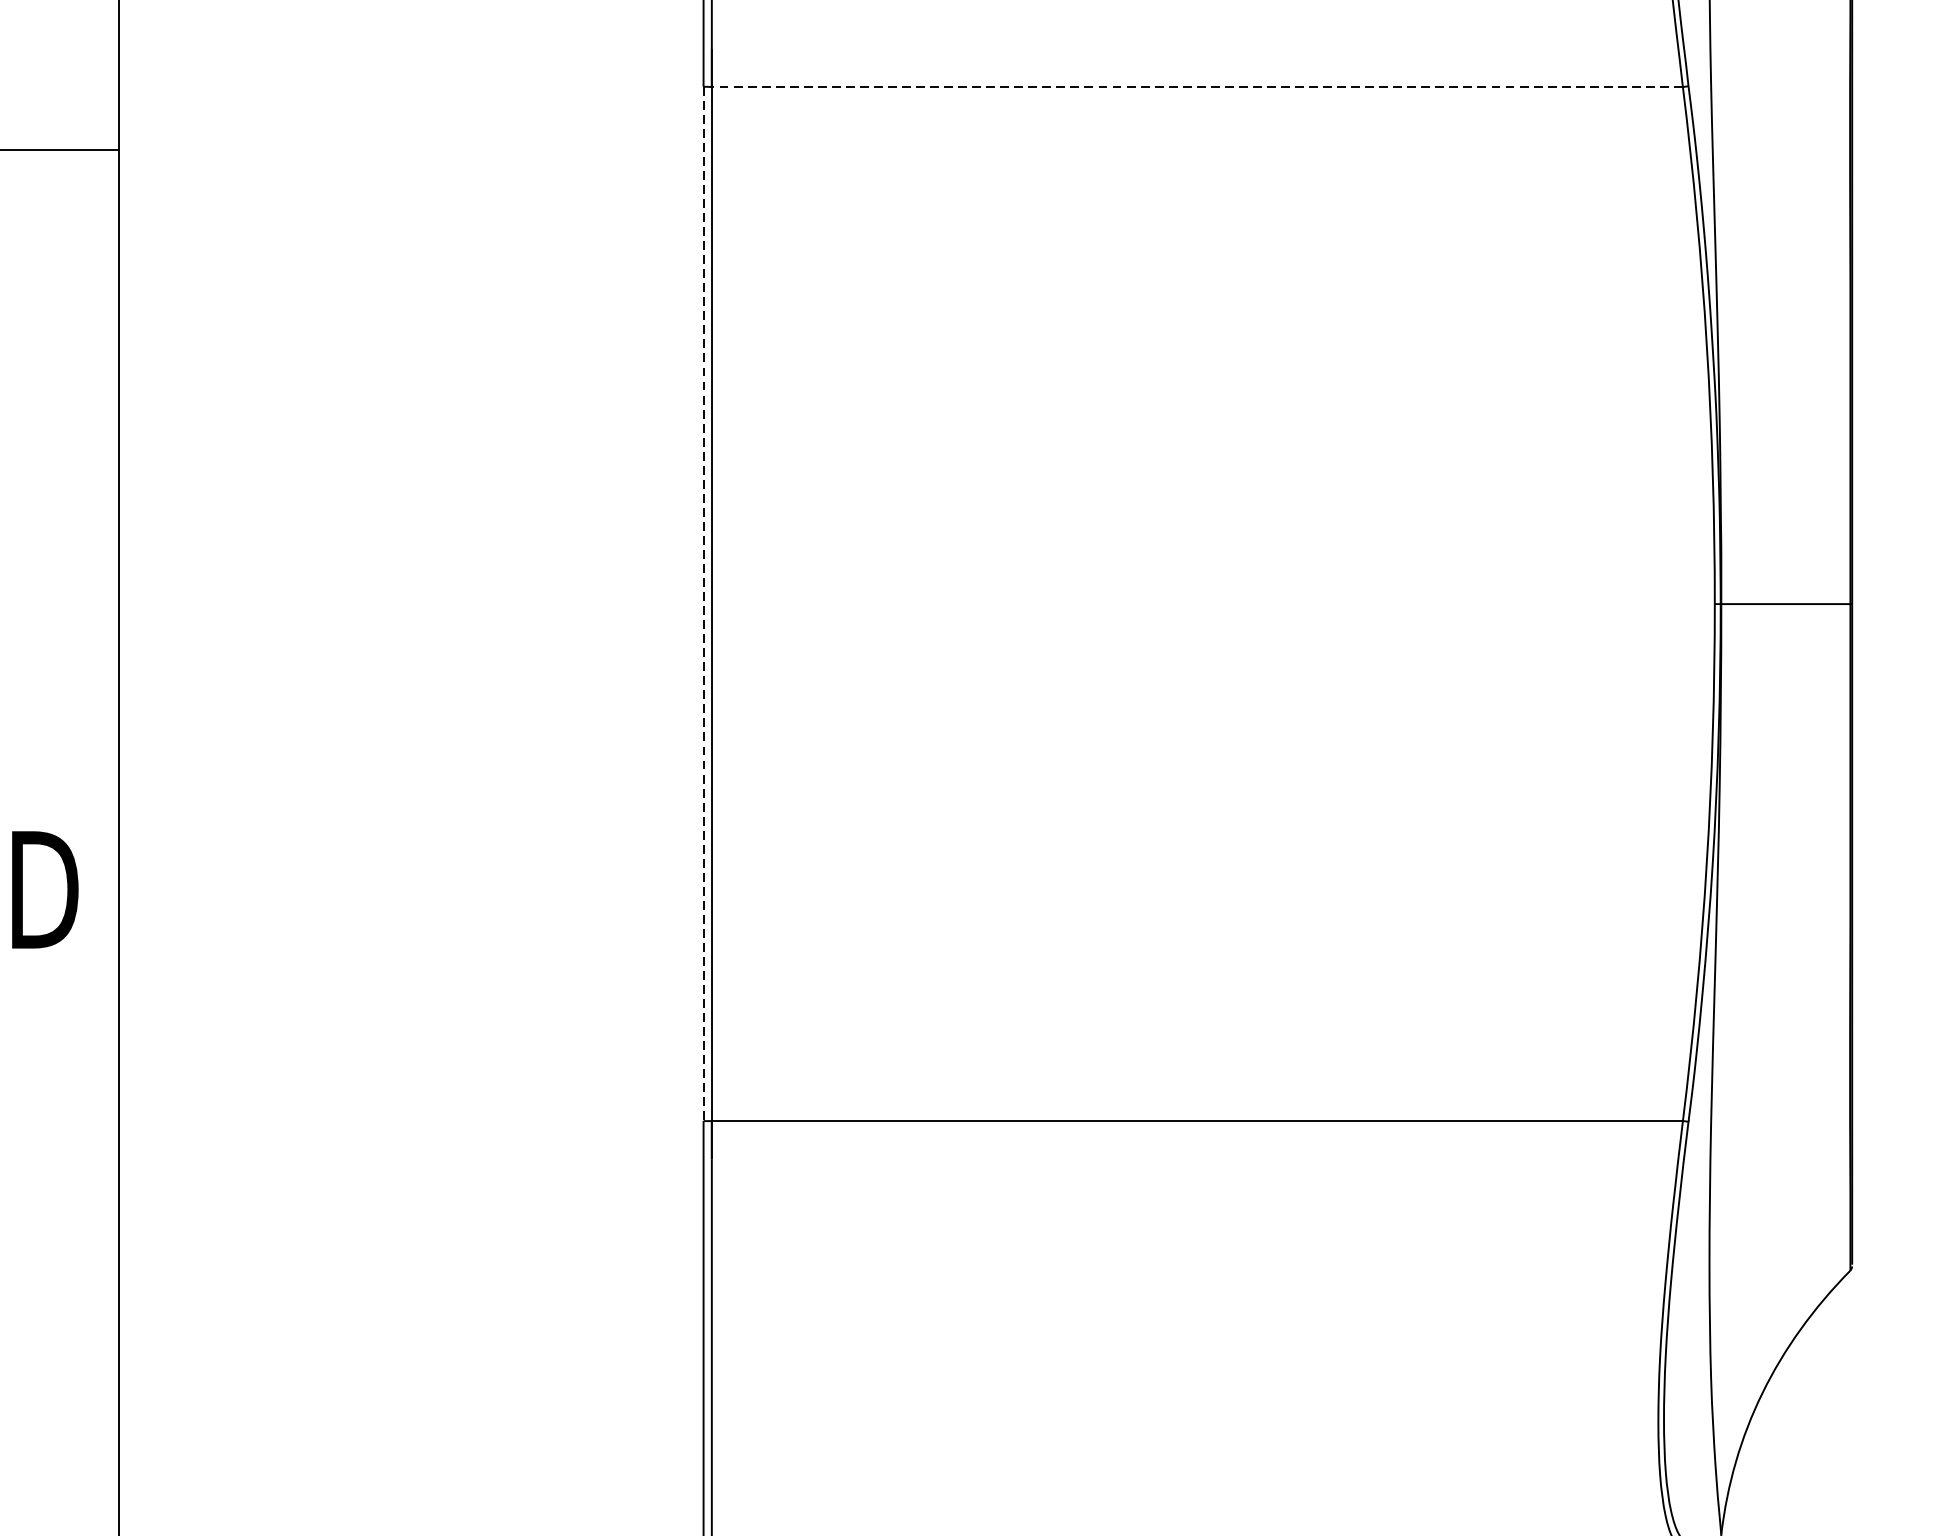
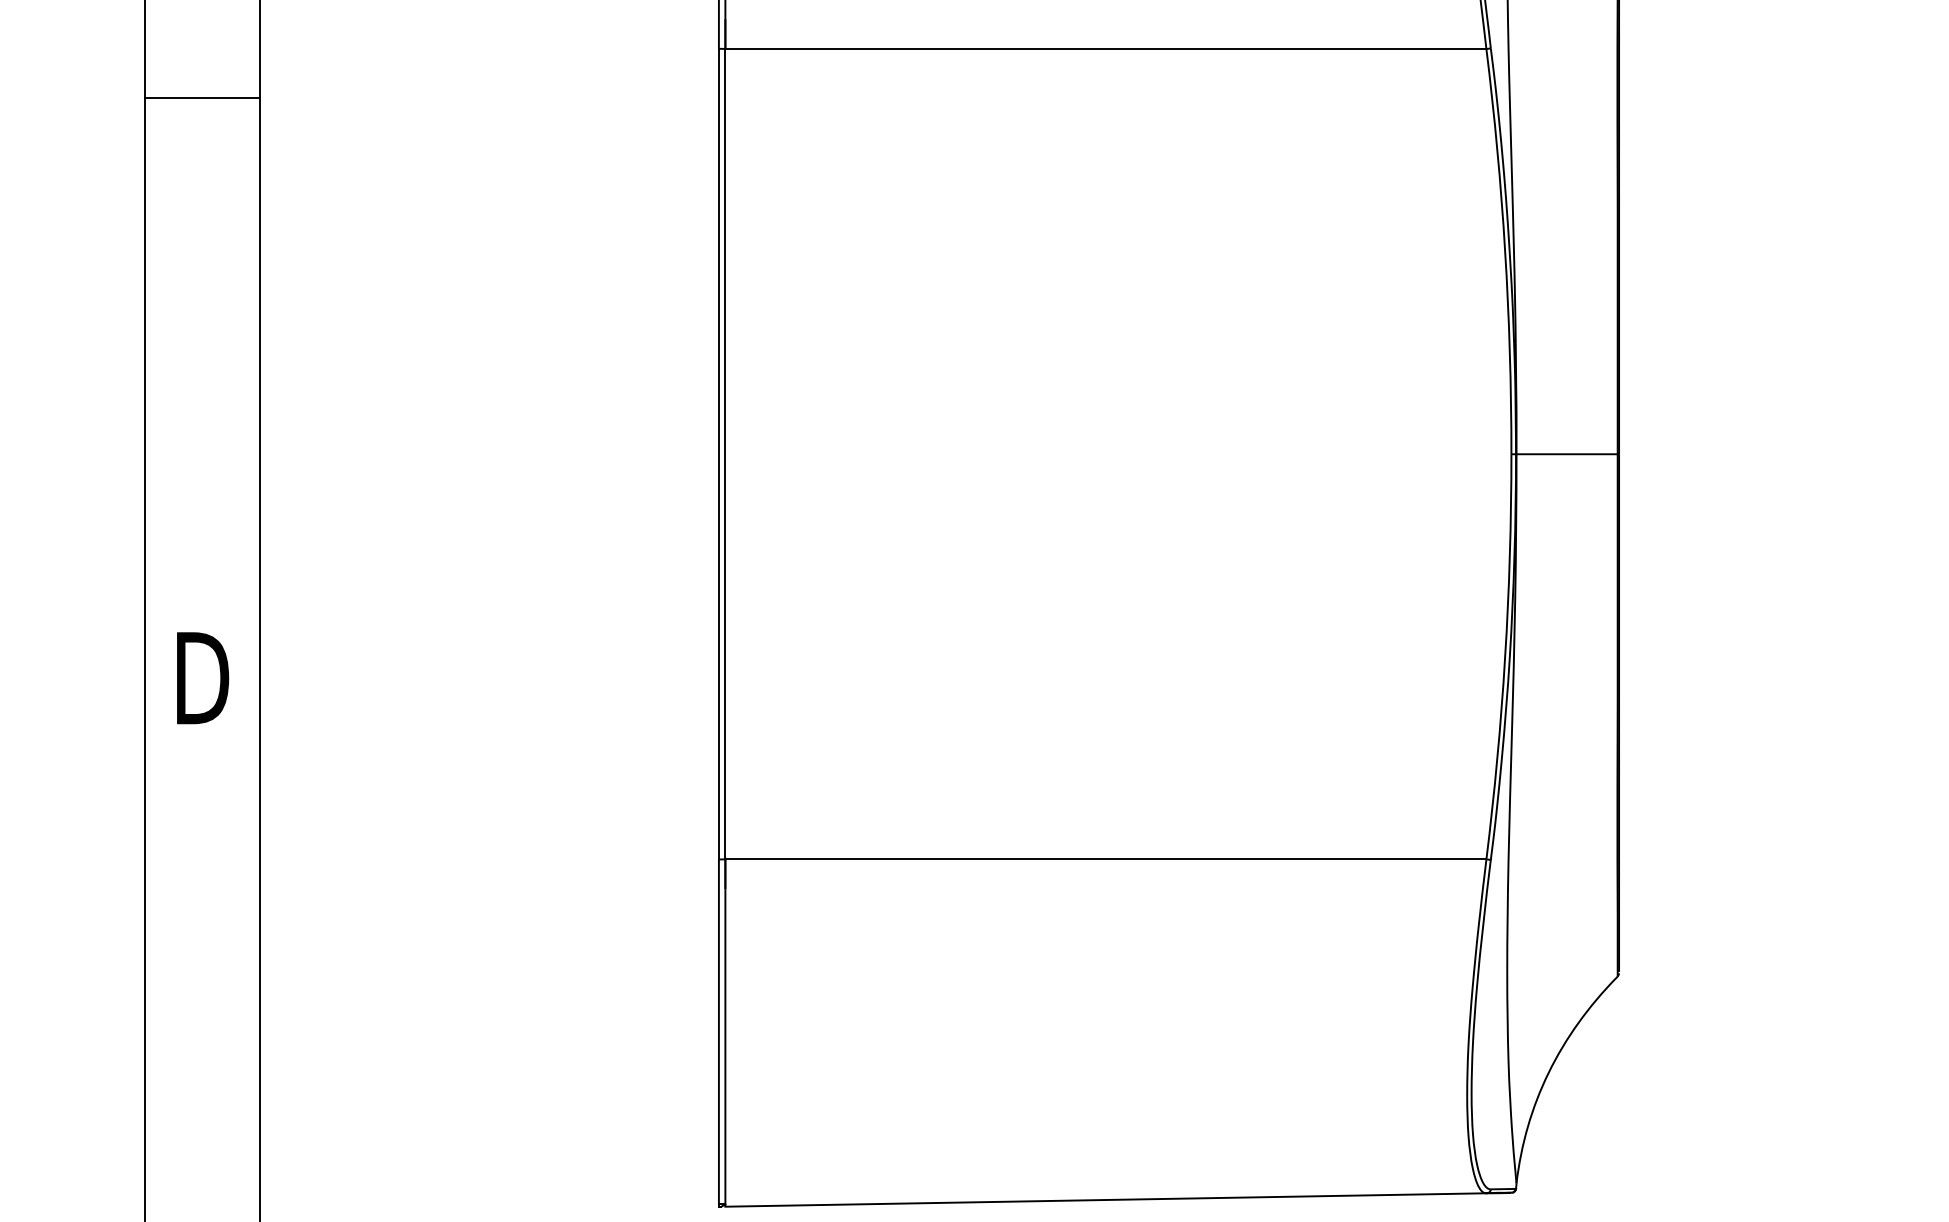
line: (1196, 87) -> (1105, 49), dashed -> solid
line: (703, 604) -> (718, 454), dashed -> solid

